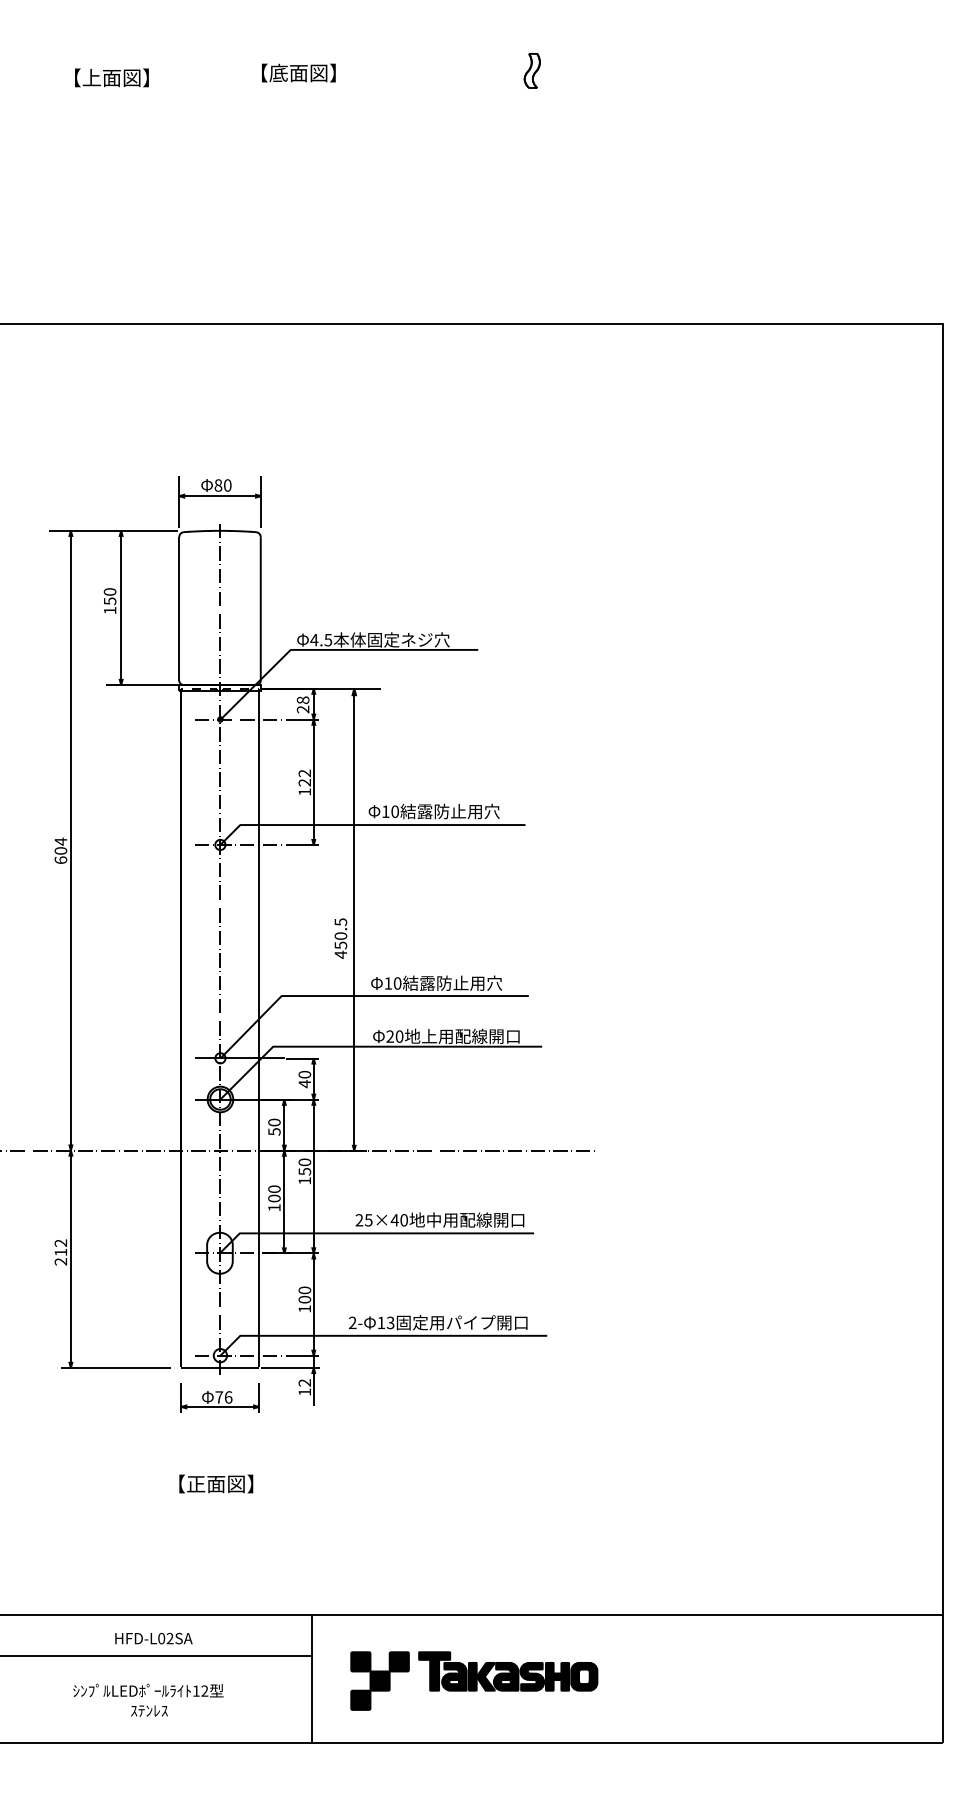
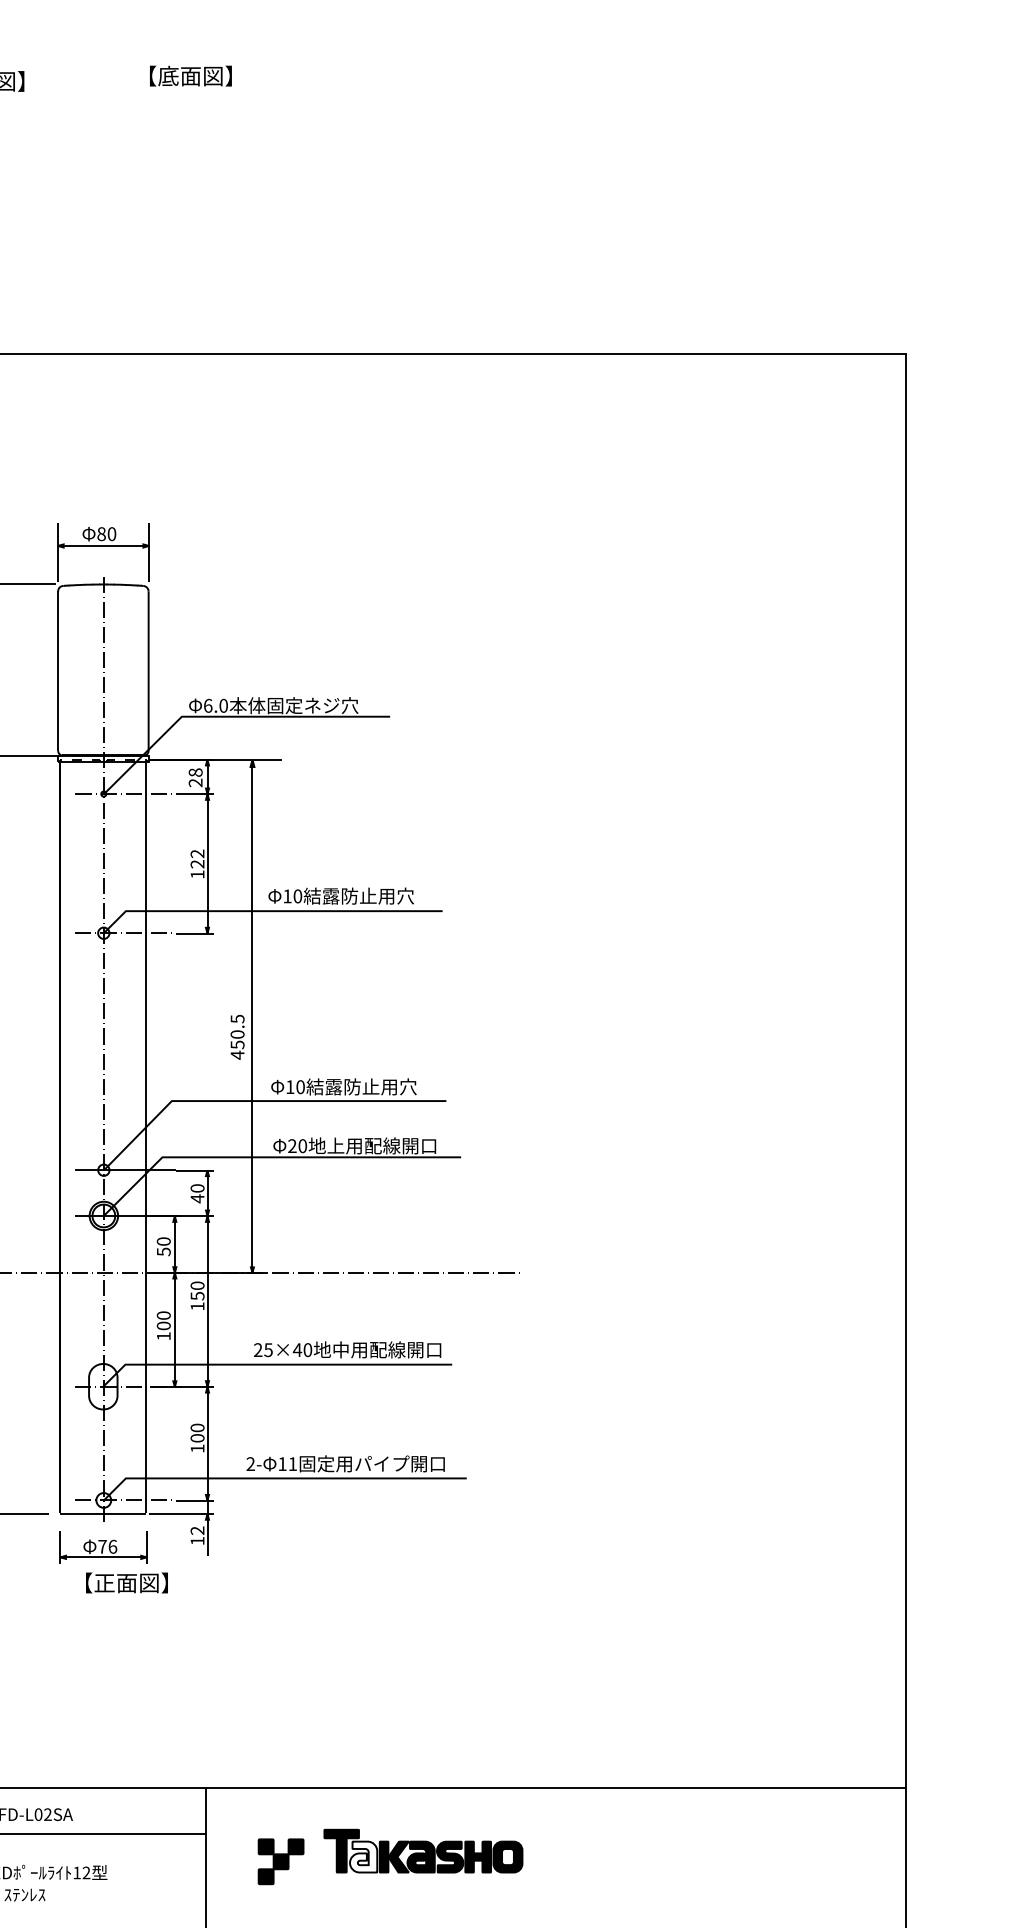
part: (531, 70) -> (449, 73), removed
text: (321, 639) -> (216, 705), 4.5 -> 6.0
text: (390, 1322) -> (292, 1463), 13 -> 11
text: (216, 1483) -> (127, 1582), moved
fill: (454, 1676) -> (363, 1856), removed
part: (379, 1680) -> (280, 1861), size x0.7

